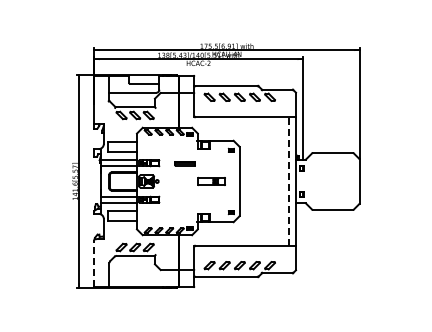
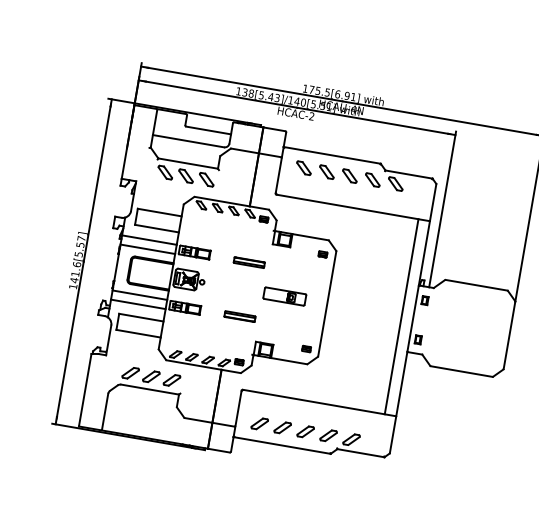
line: (288, 181) -> (401, 316), dashed -> solid
part: (184, 198) -> (239, 315), added
line: (94, 263) -> (85, 390), dashed -> solid

